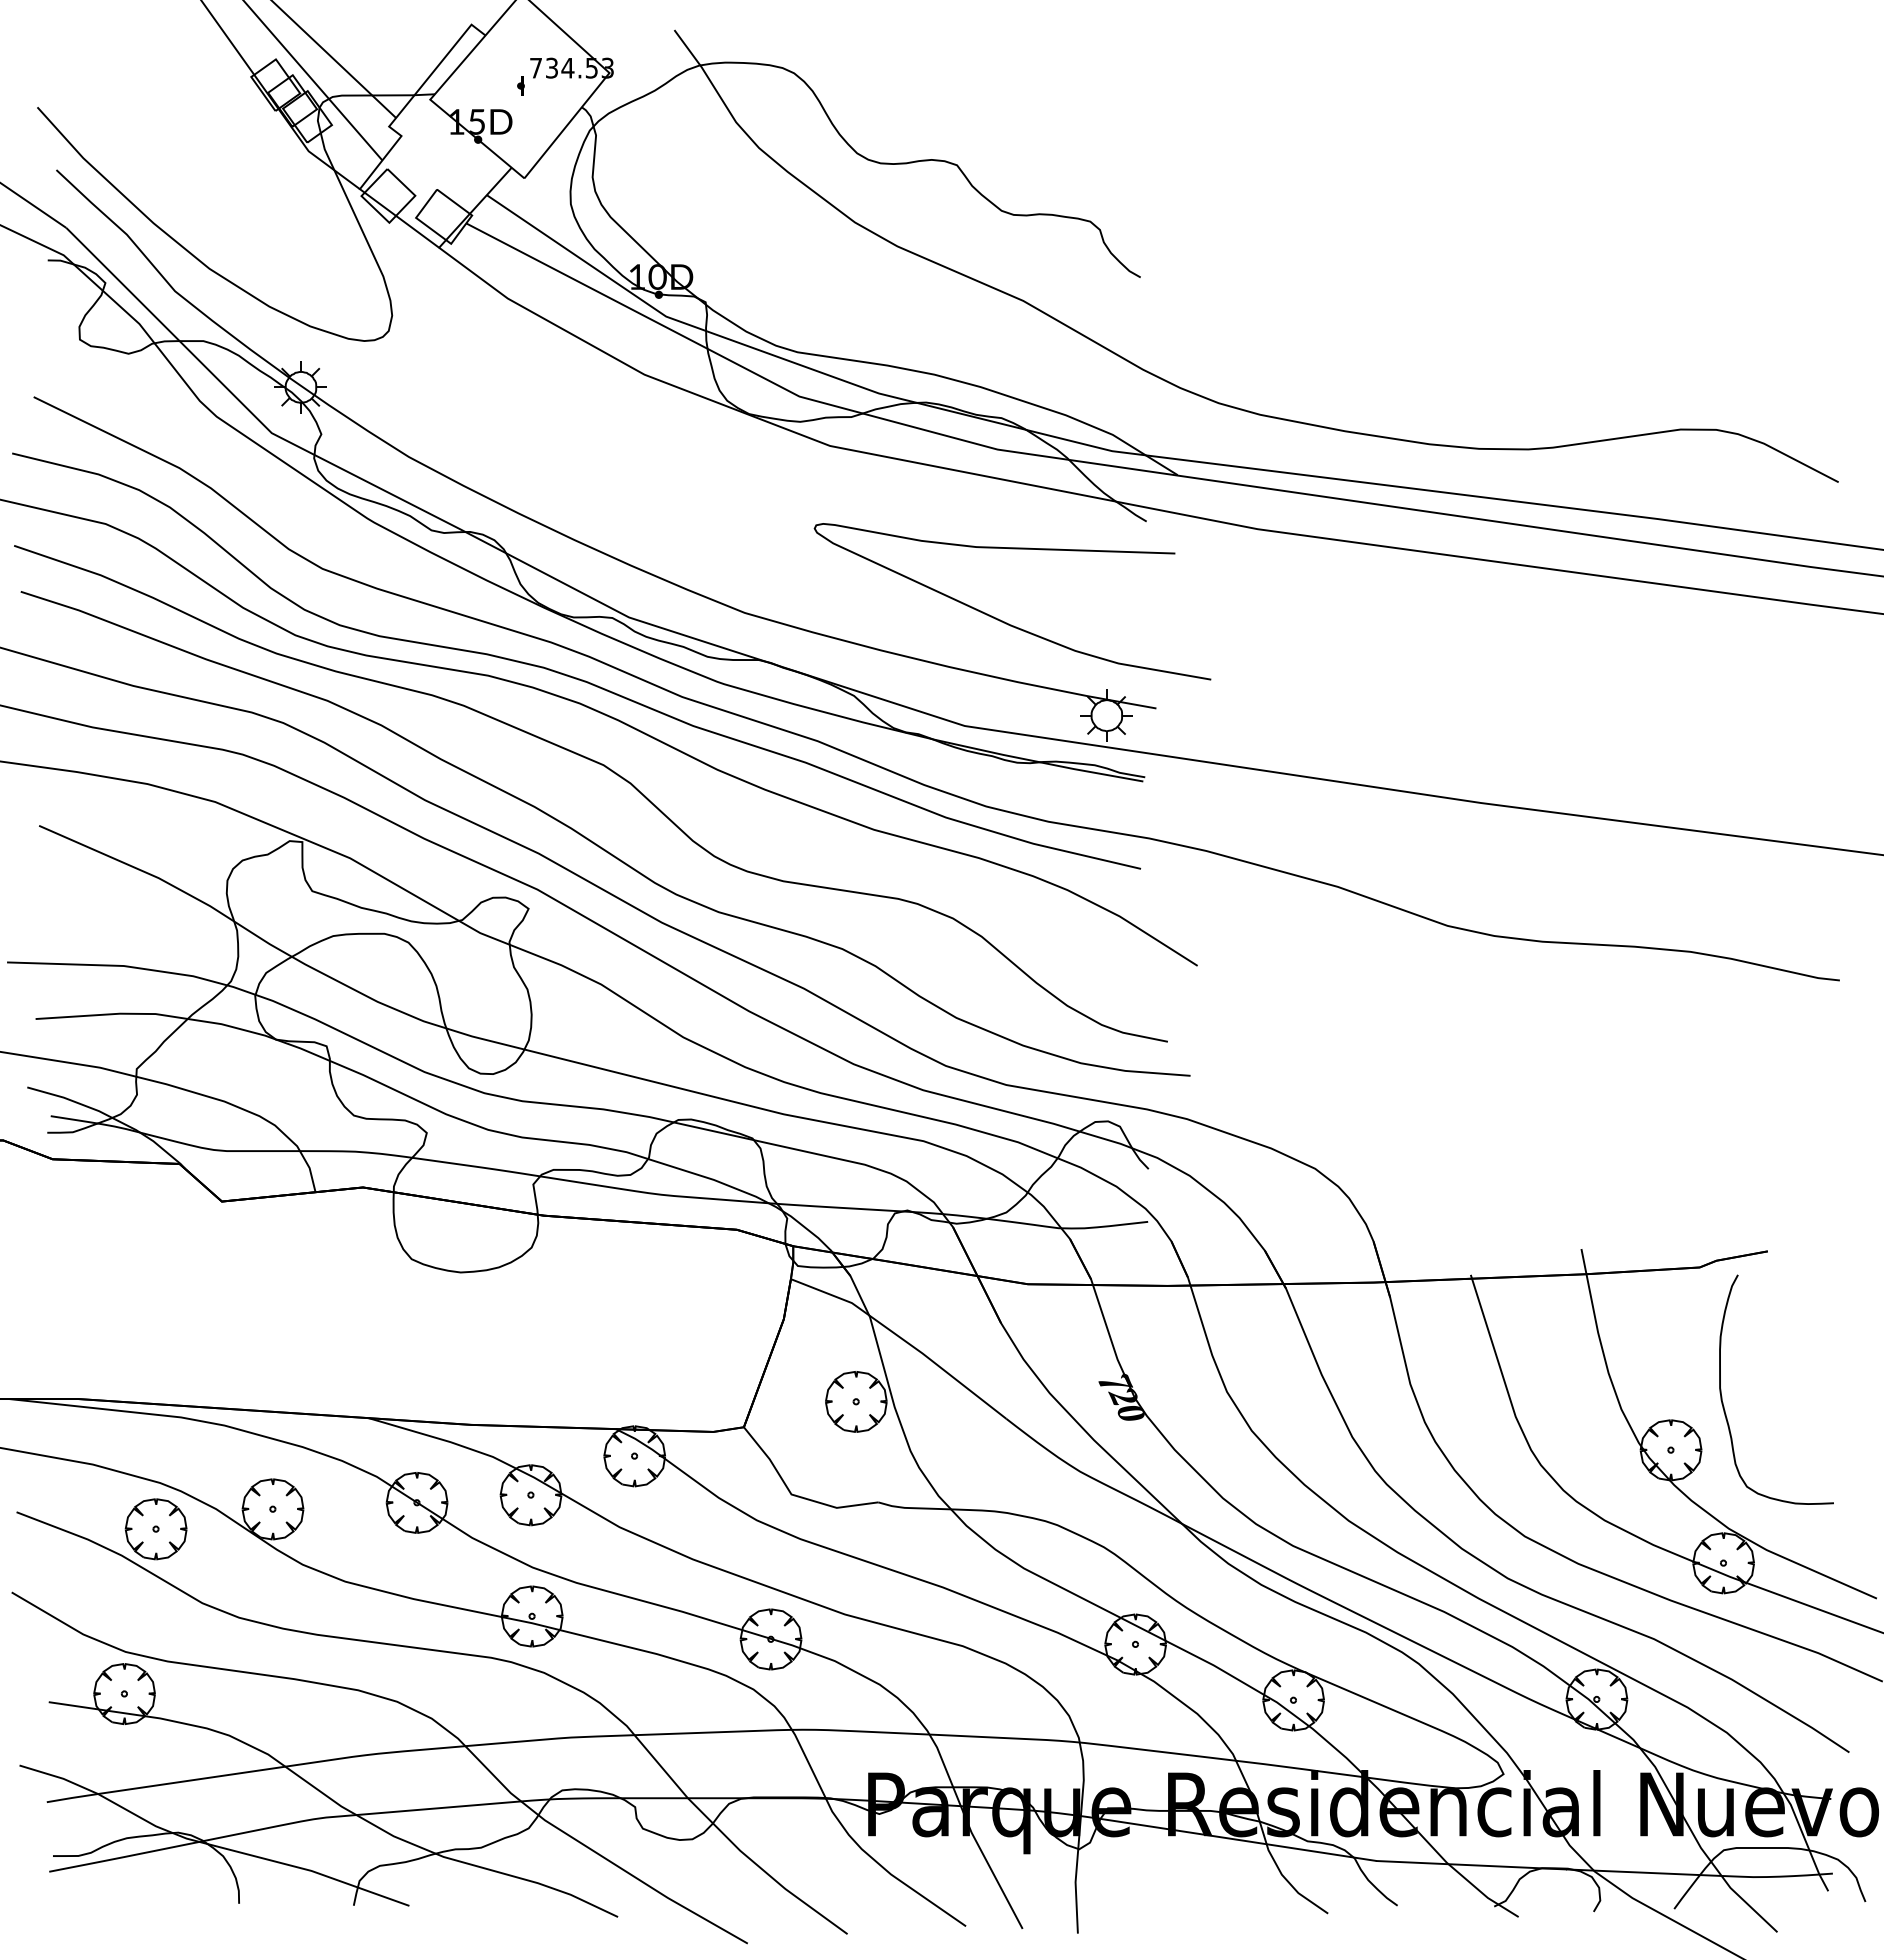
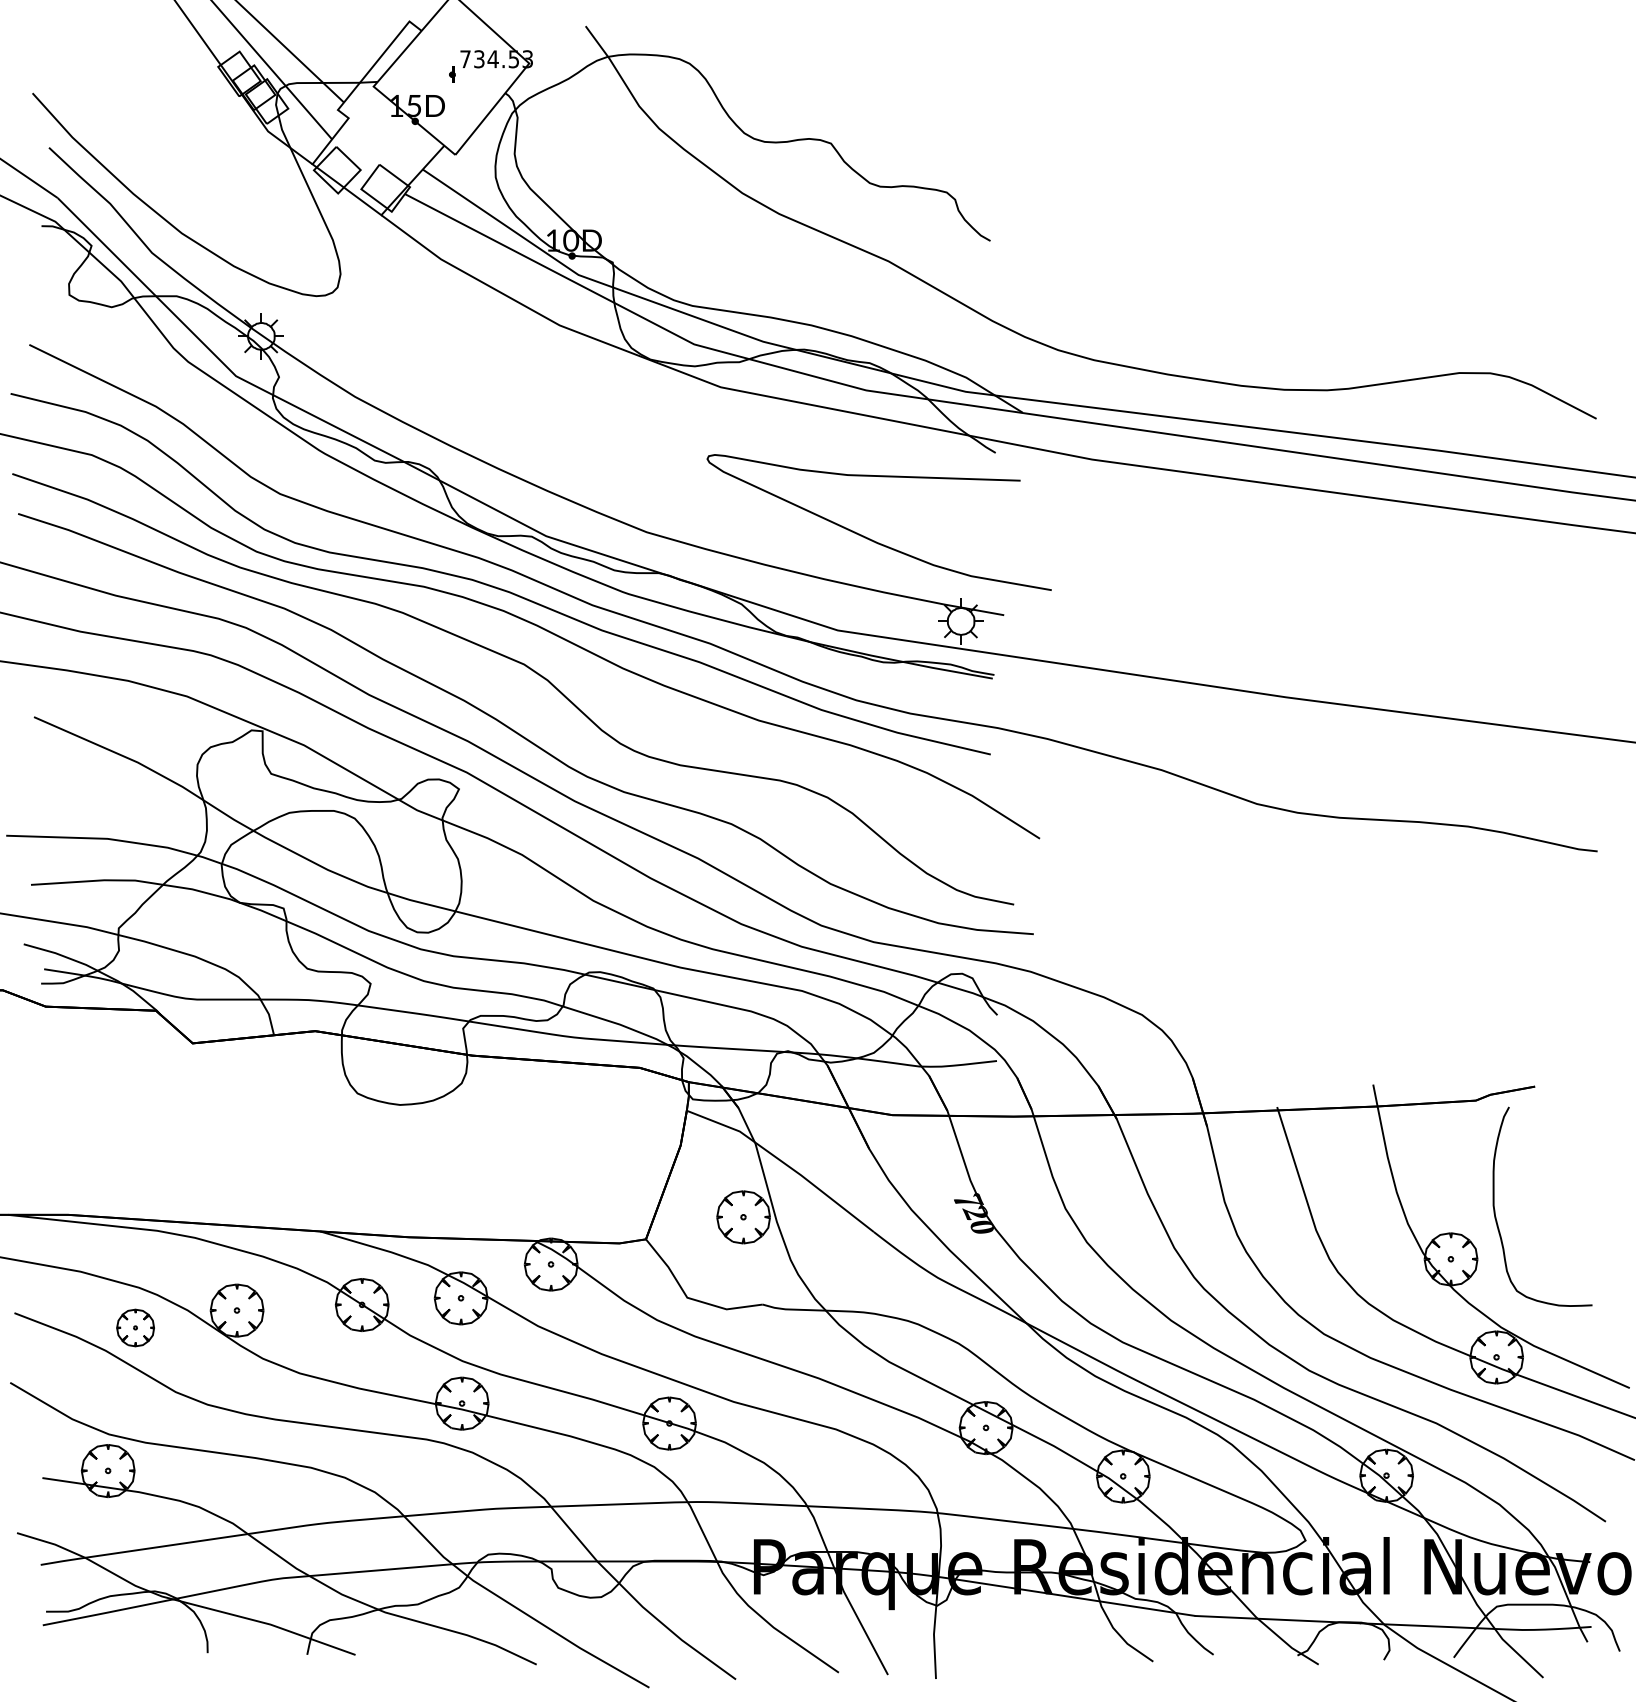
part: (155, 1529) -> (135, 1328), size x0.7

